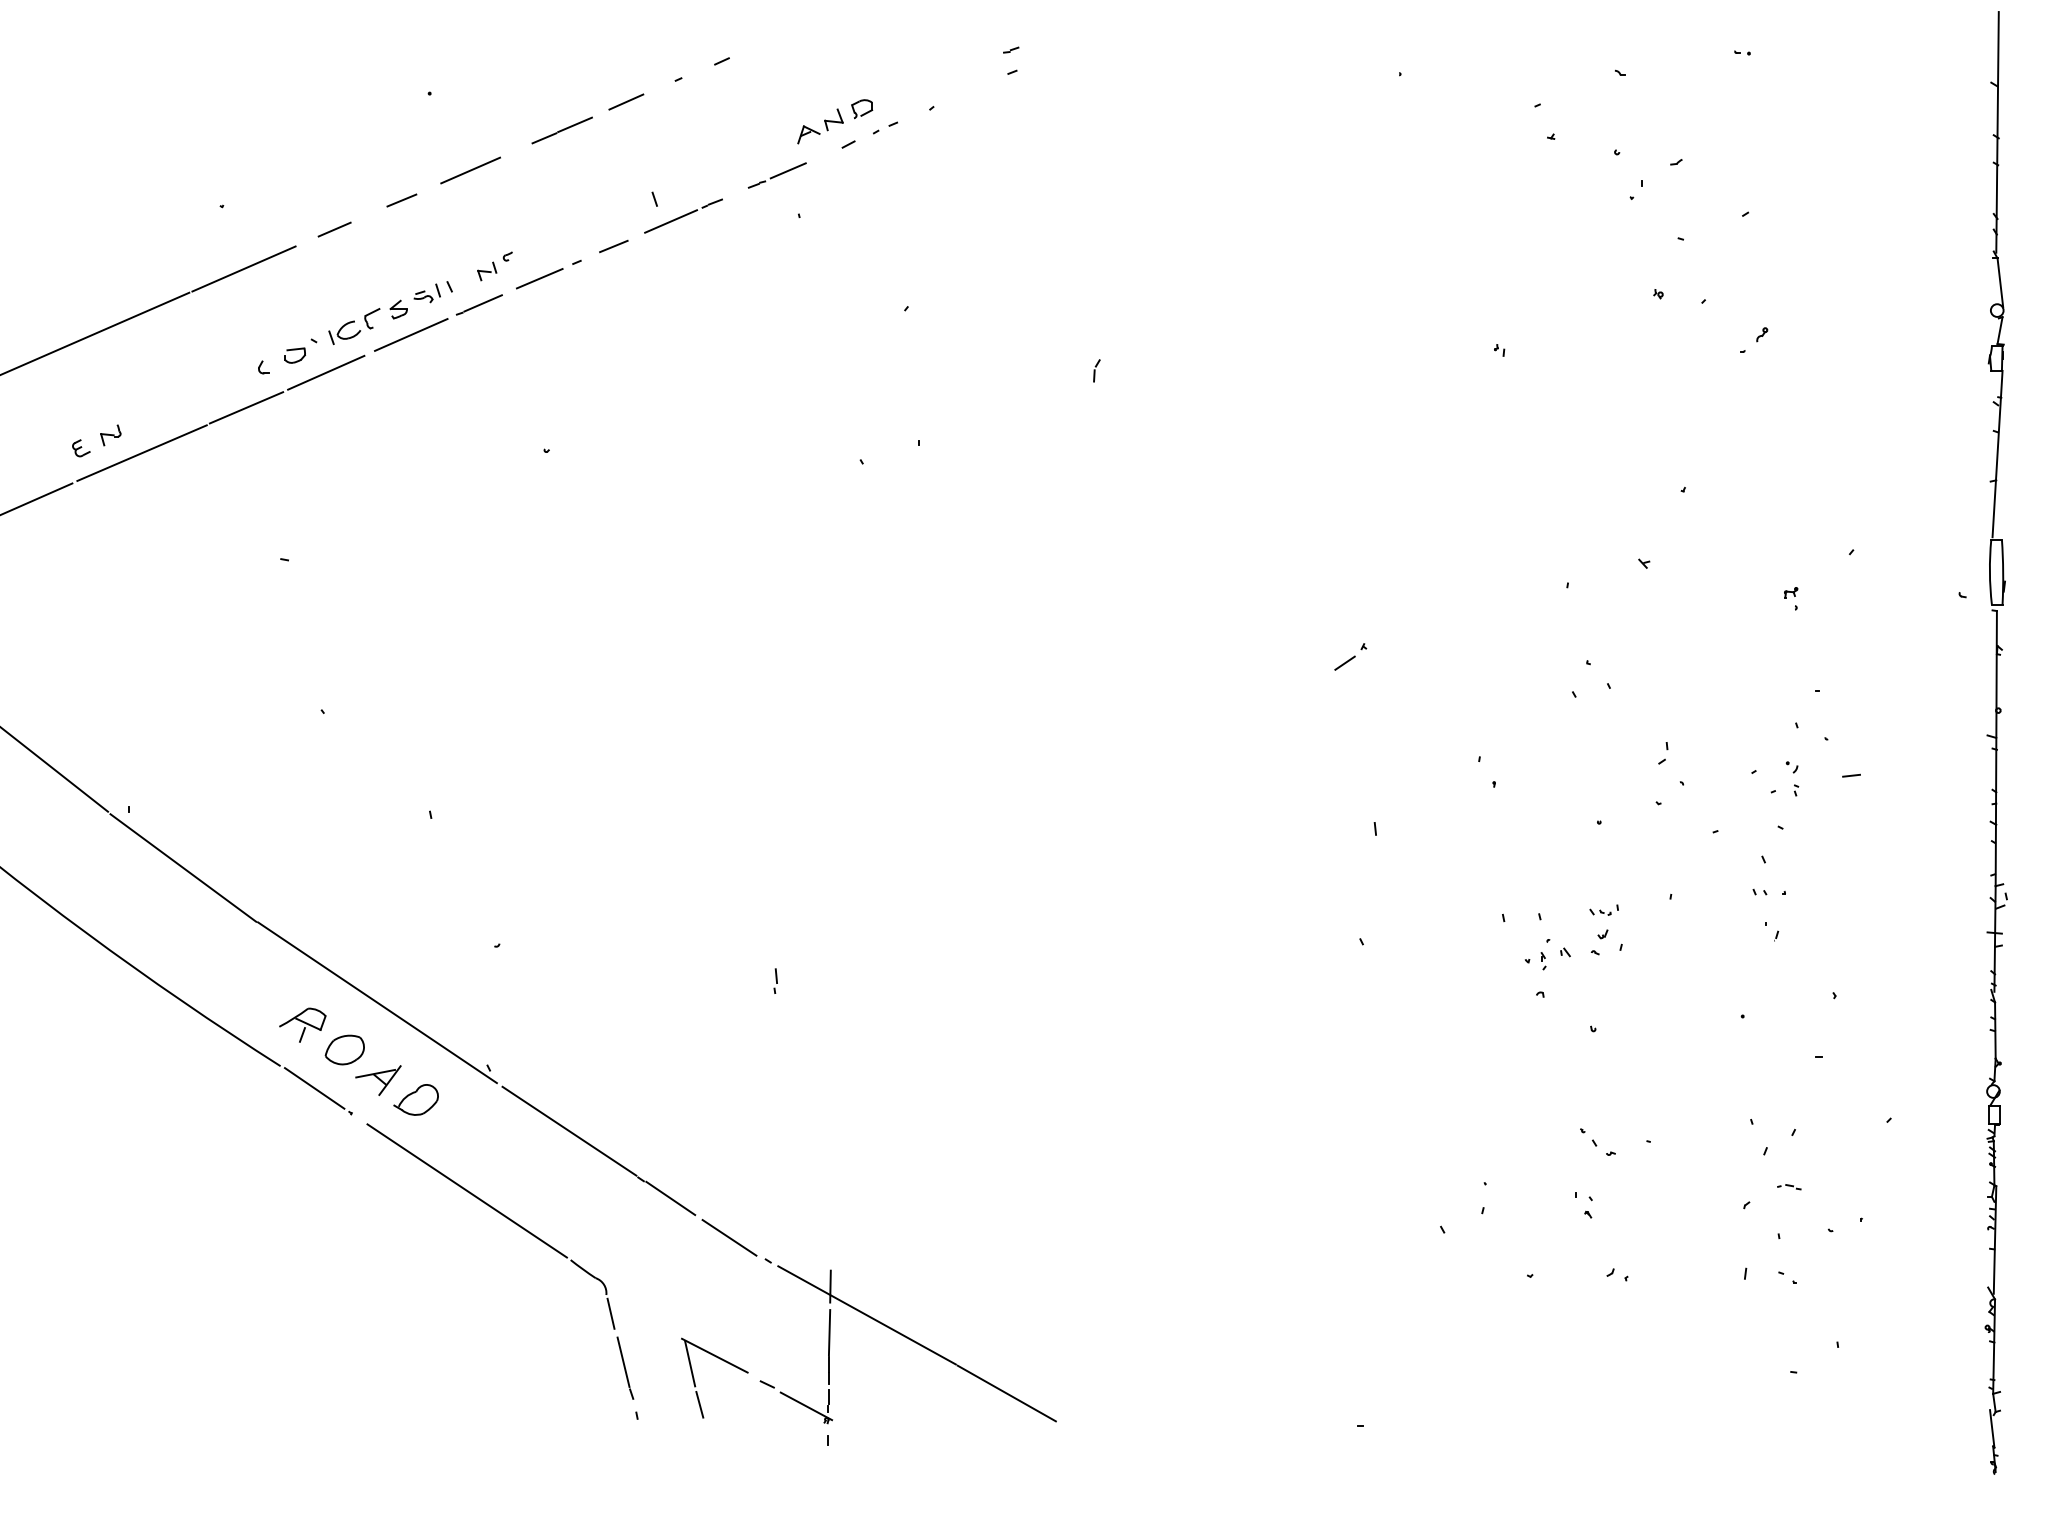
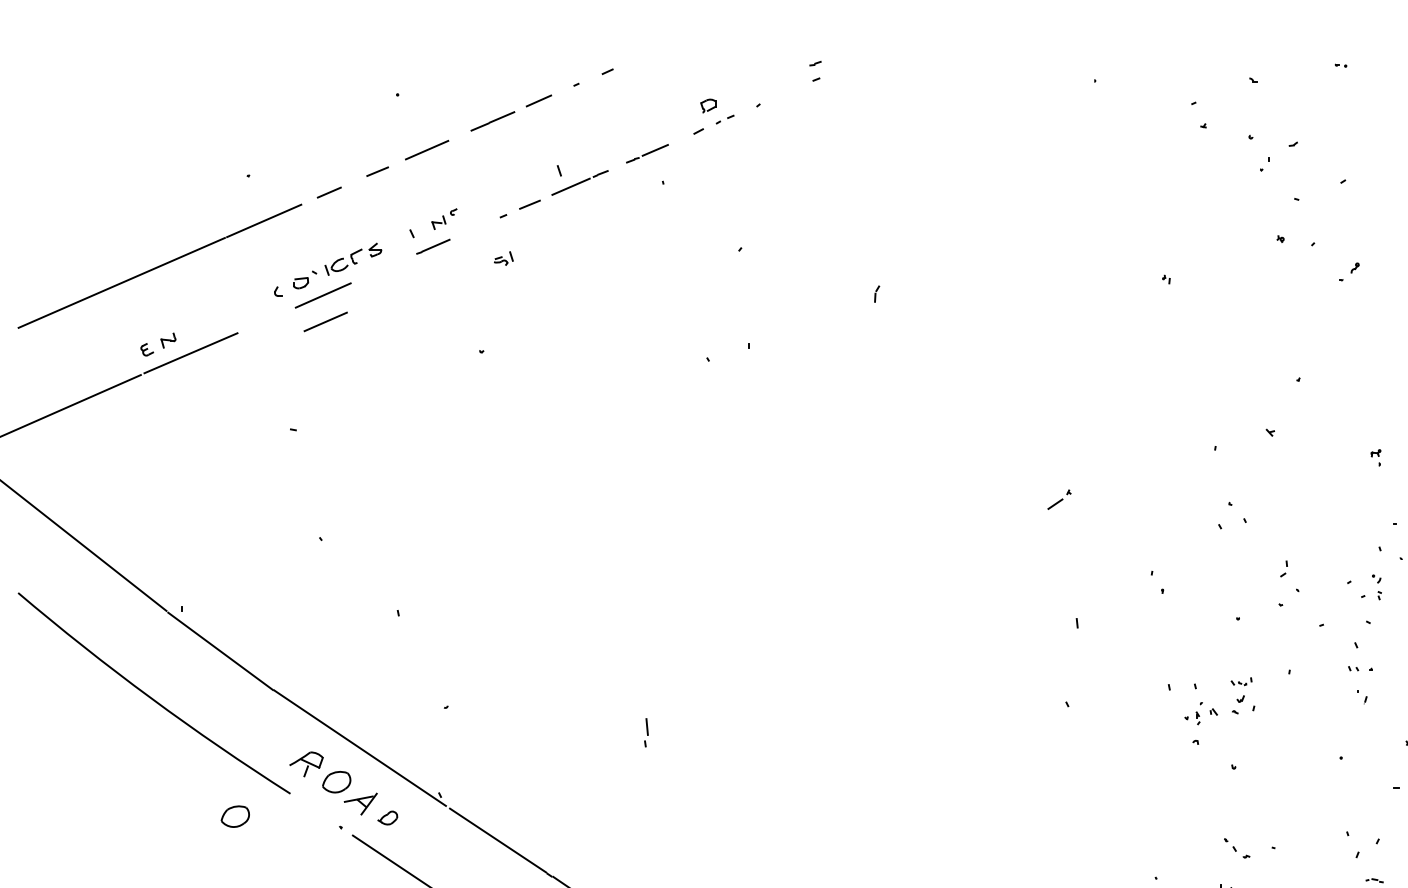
part: (820, 126) -> (678, 118), removed
line: (539, 278) -> (476, 227), removed
part: (426, 293) -> (503, 258), moved
line: (411, 334) -> (384, 268), removed
line: (246, 407) -> (265, 320), removed
line: (329, 409) -> (325, 321), added
part: (775, 980) -> (646, 732), size x1.6
line: (314, 1088) -> (314, 809), removed
part: (203, 1097) -> (235, 816), added
part: (415, 1099) -> (387, 817), size x0.6

